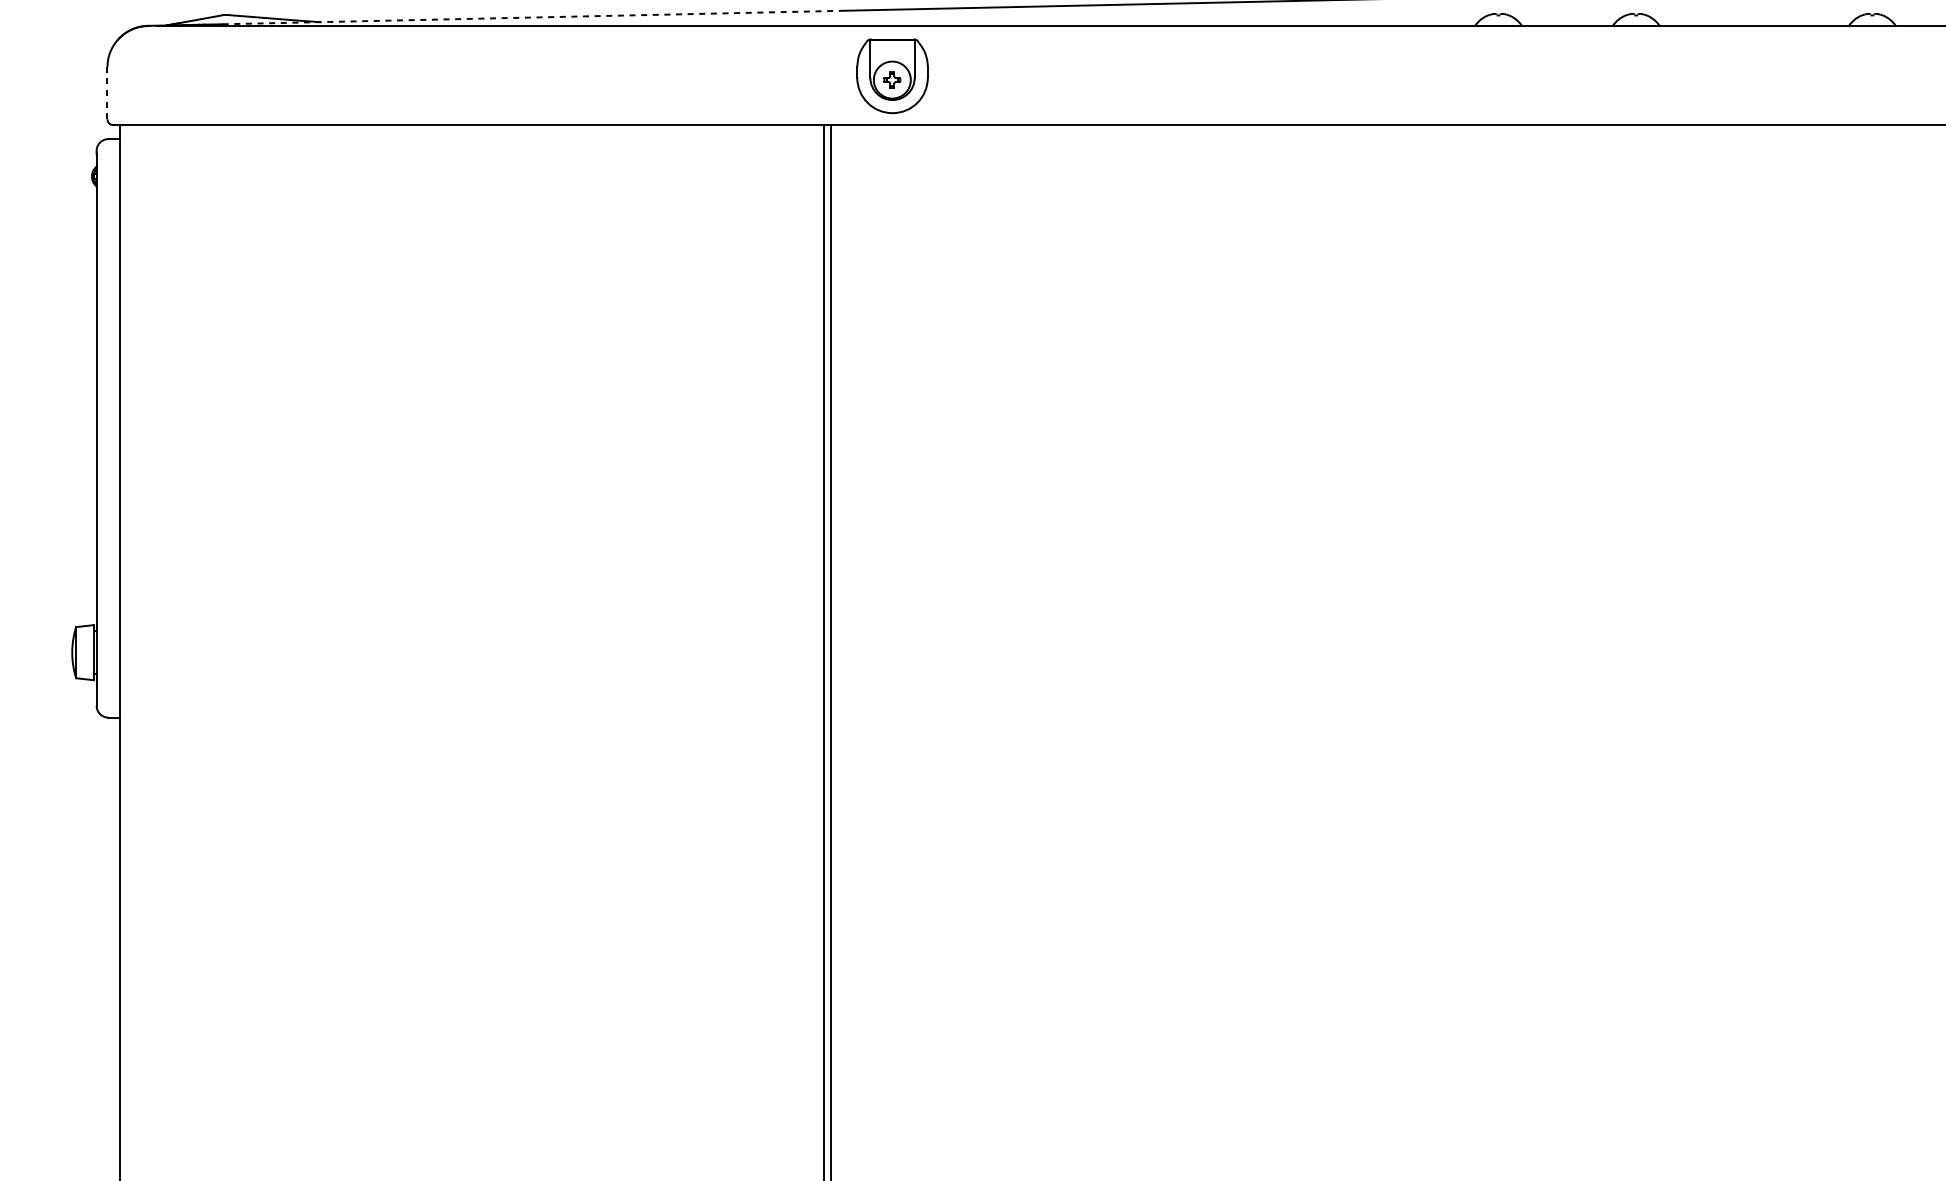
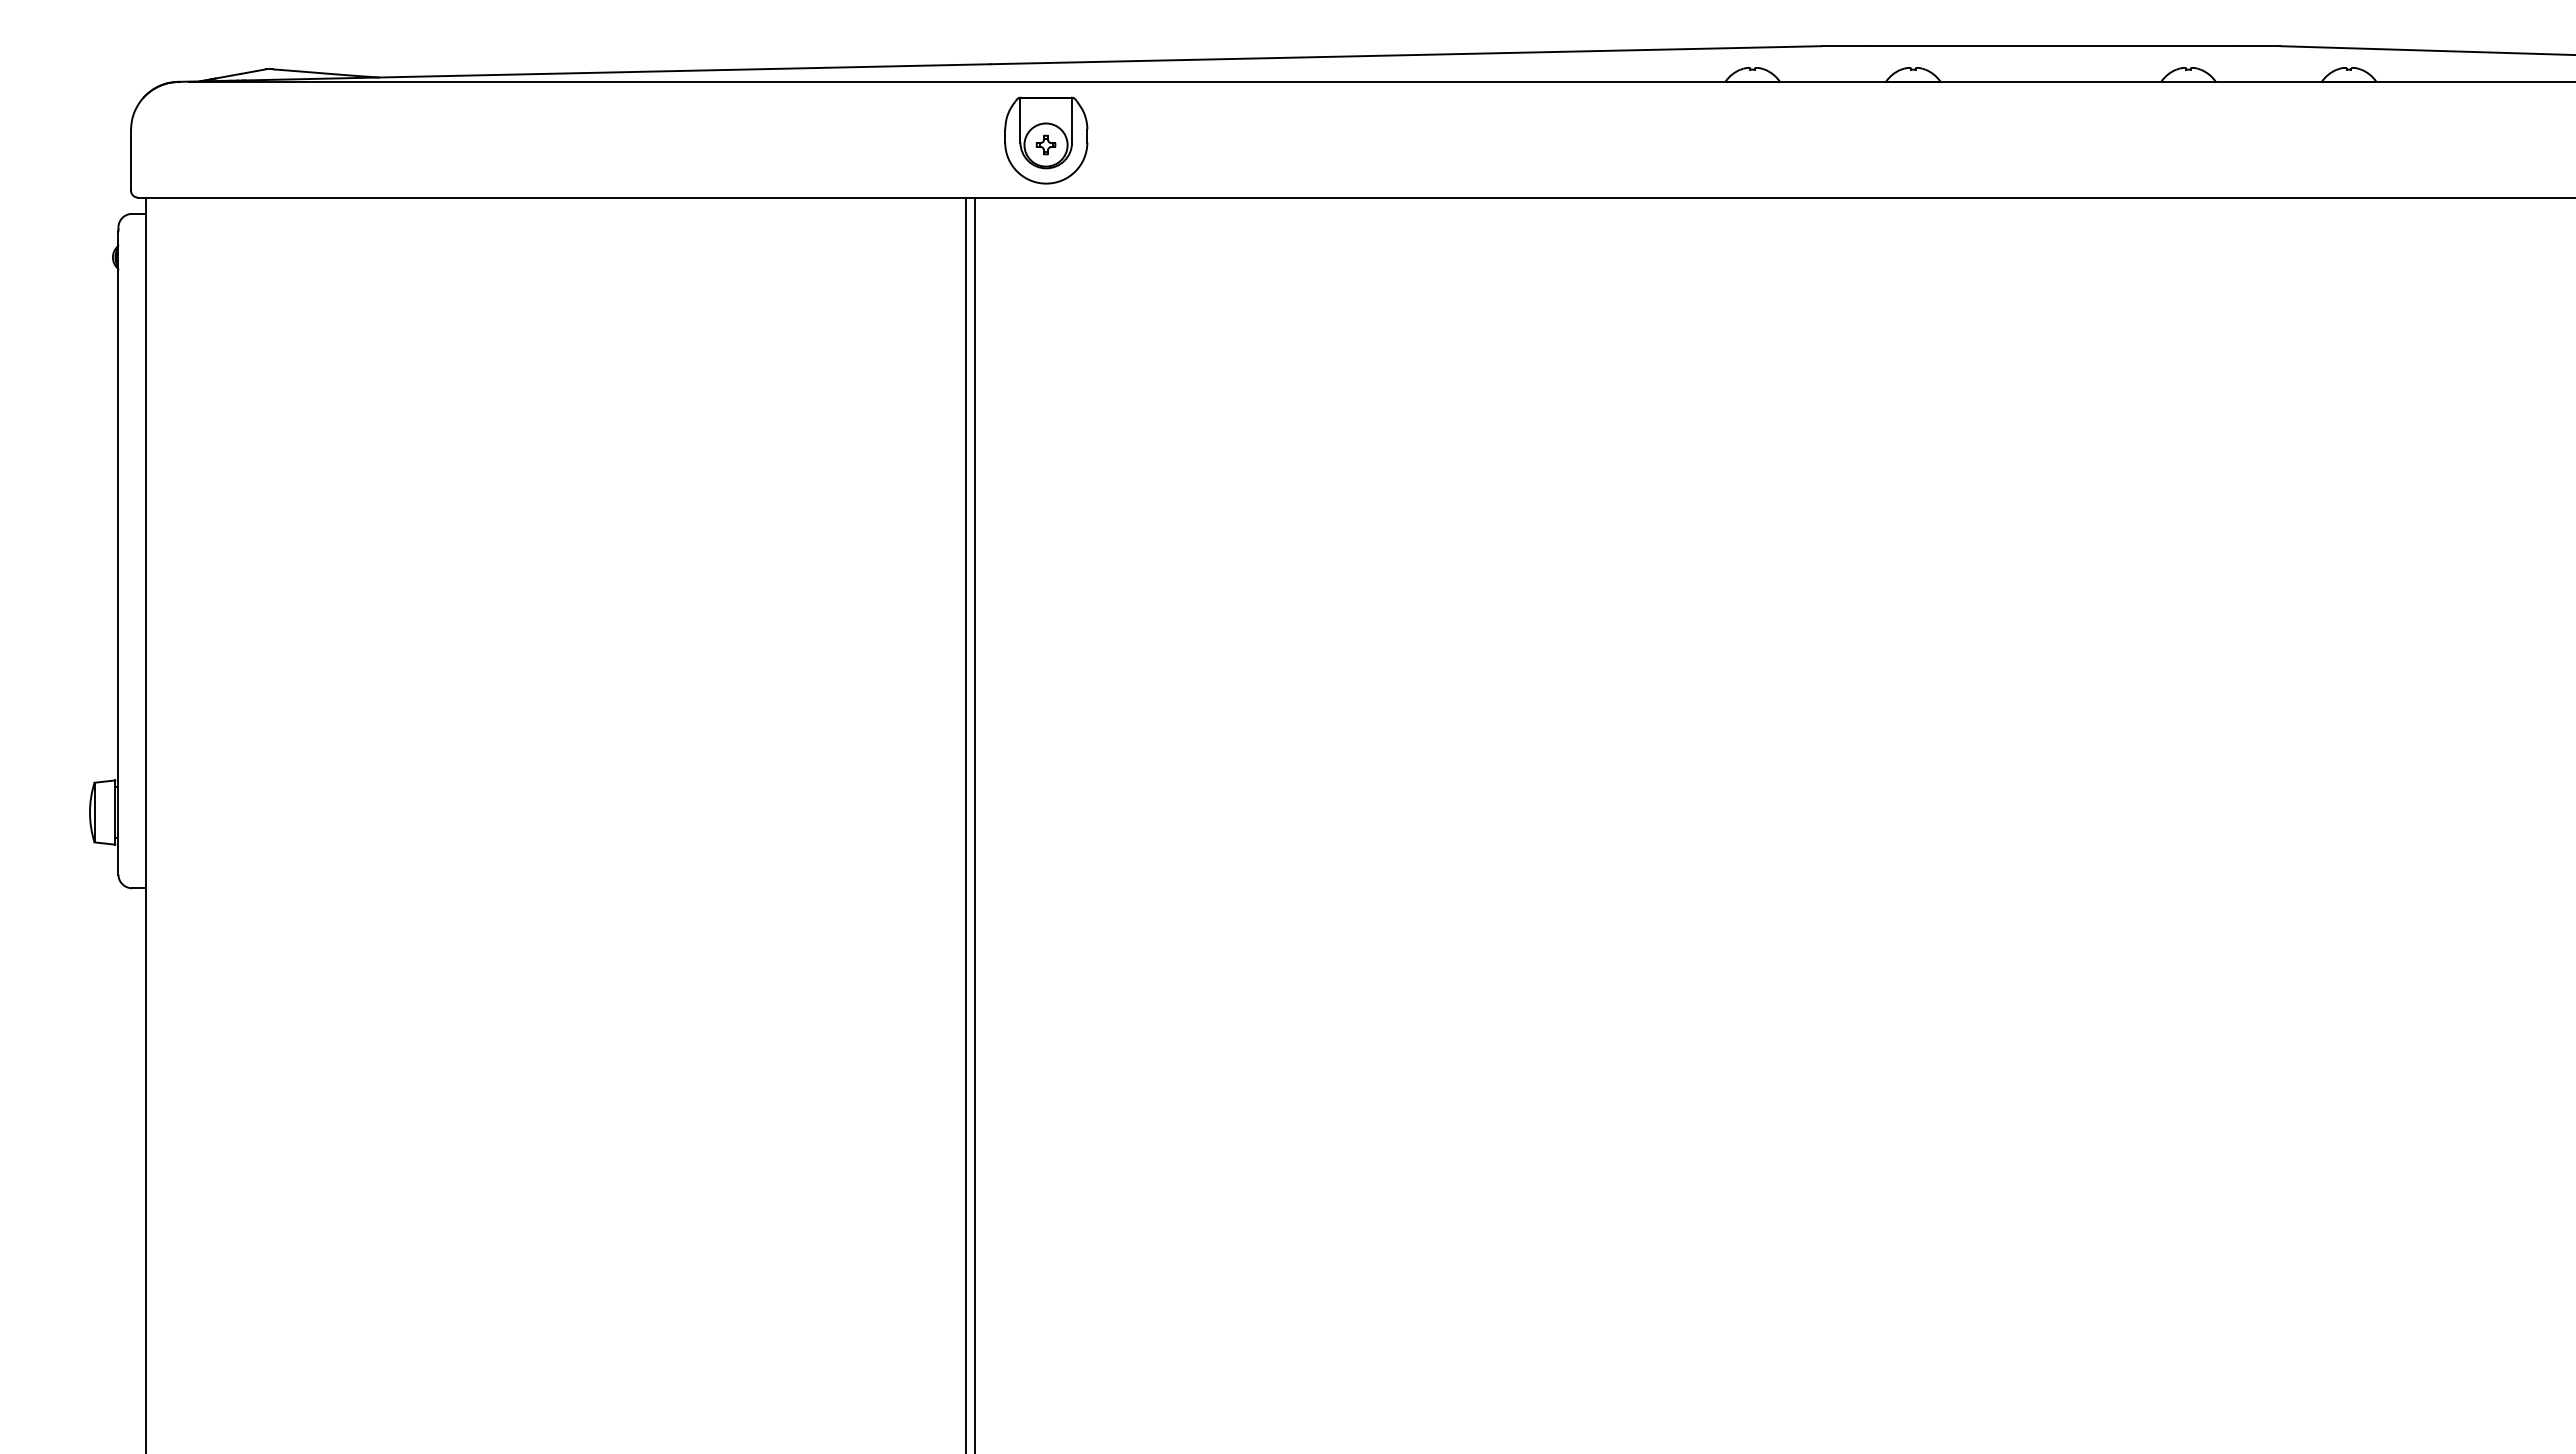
line: (533, 17) -> (627, 72), dashed -> solid
line: (107, 92) -> (131, 159), dashed -> solid

